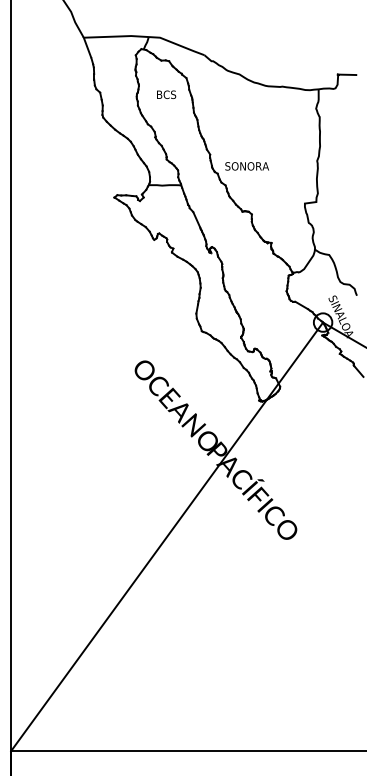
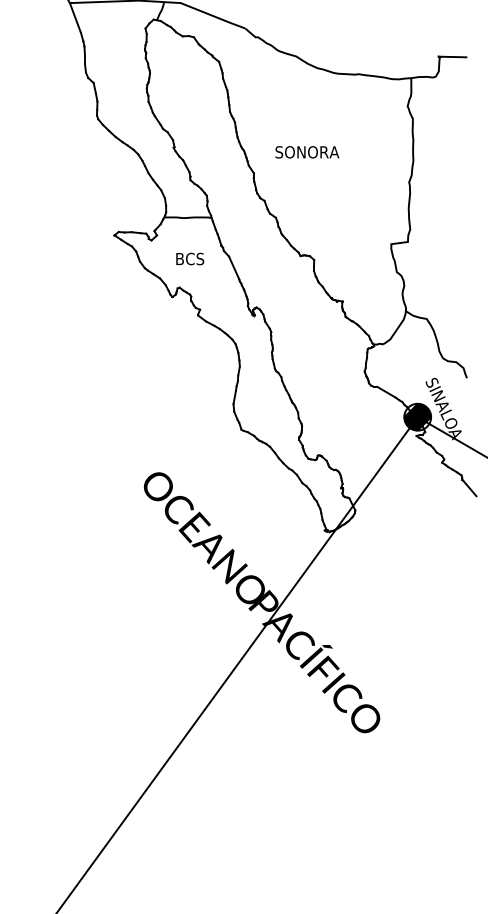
text: (166, 94) -> (190, 258), moved
text: (246, 166) -> (306, 152), moved
hatch: (322, 322) -> (416, 417), added

